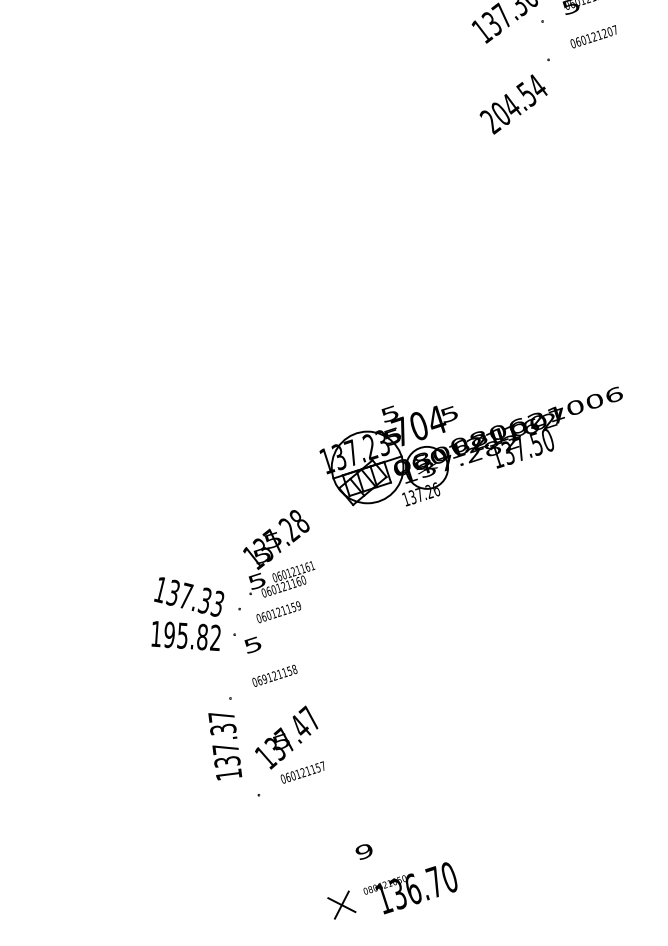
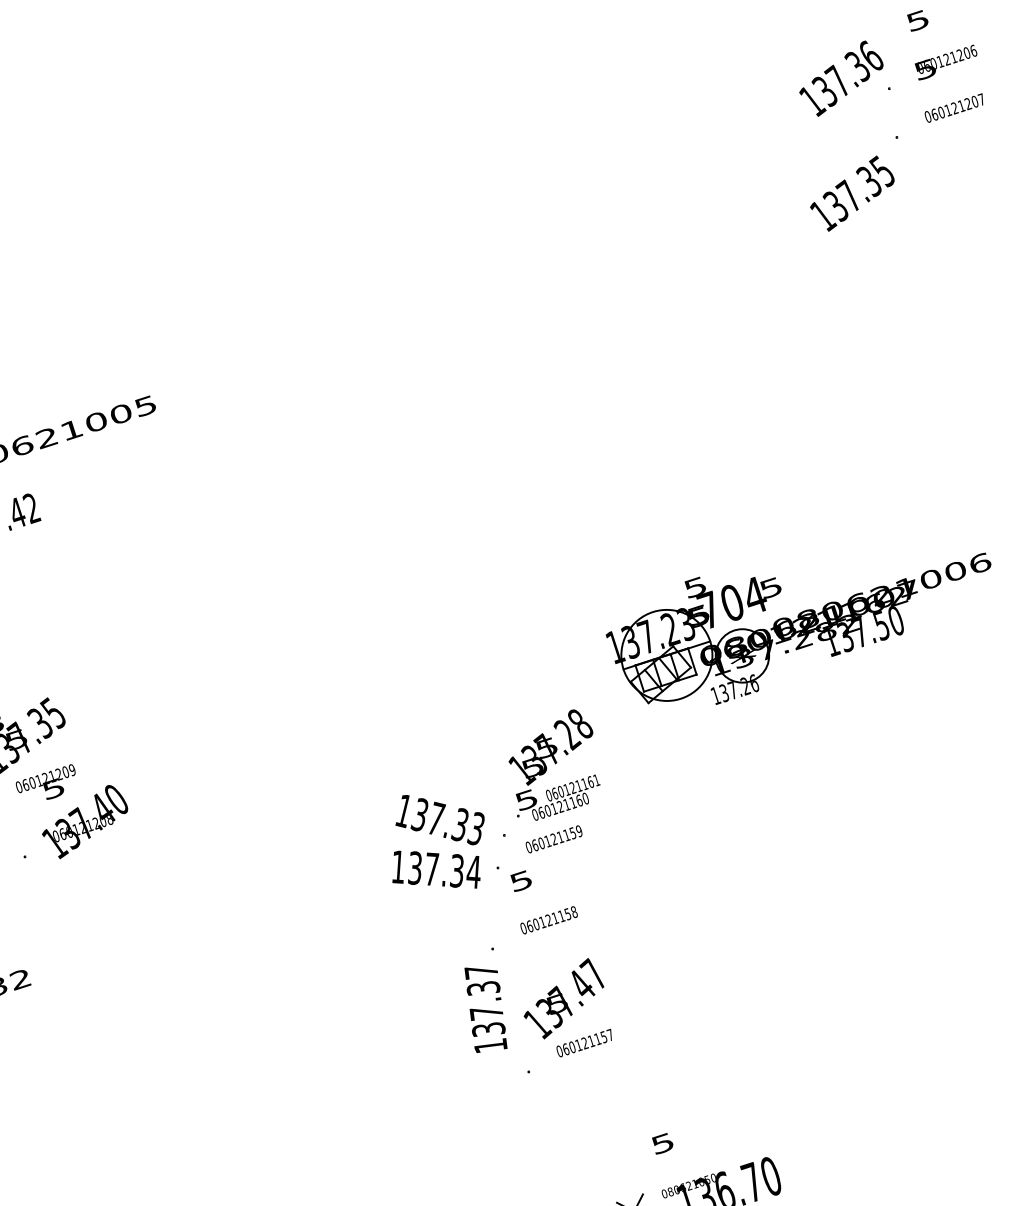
text: (513, 103) -> (852, 193), 204.54 -> 137.35
text: (192, 635) -> (444, 869), 195.82 -> 137.34
text: (264, 679) -> (535, 924), 069121158 -> 060121158
text: (364, 851) -> (662, 1143), 9 -> 5

